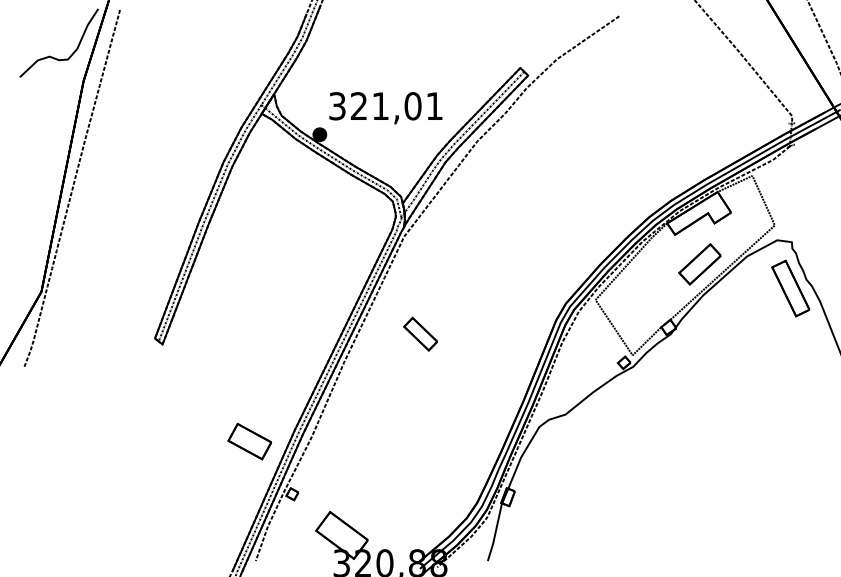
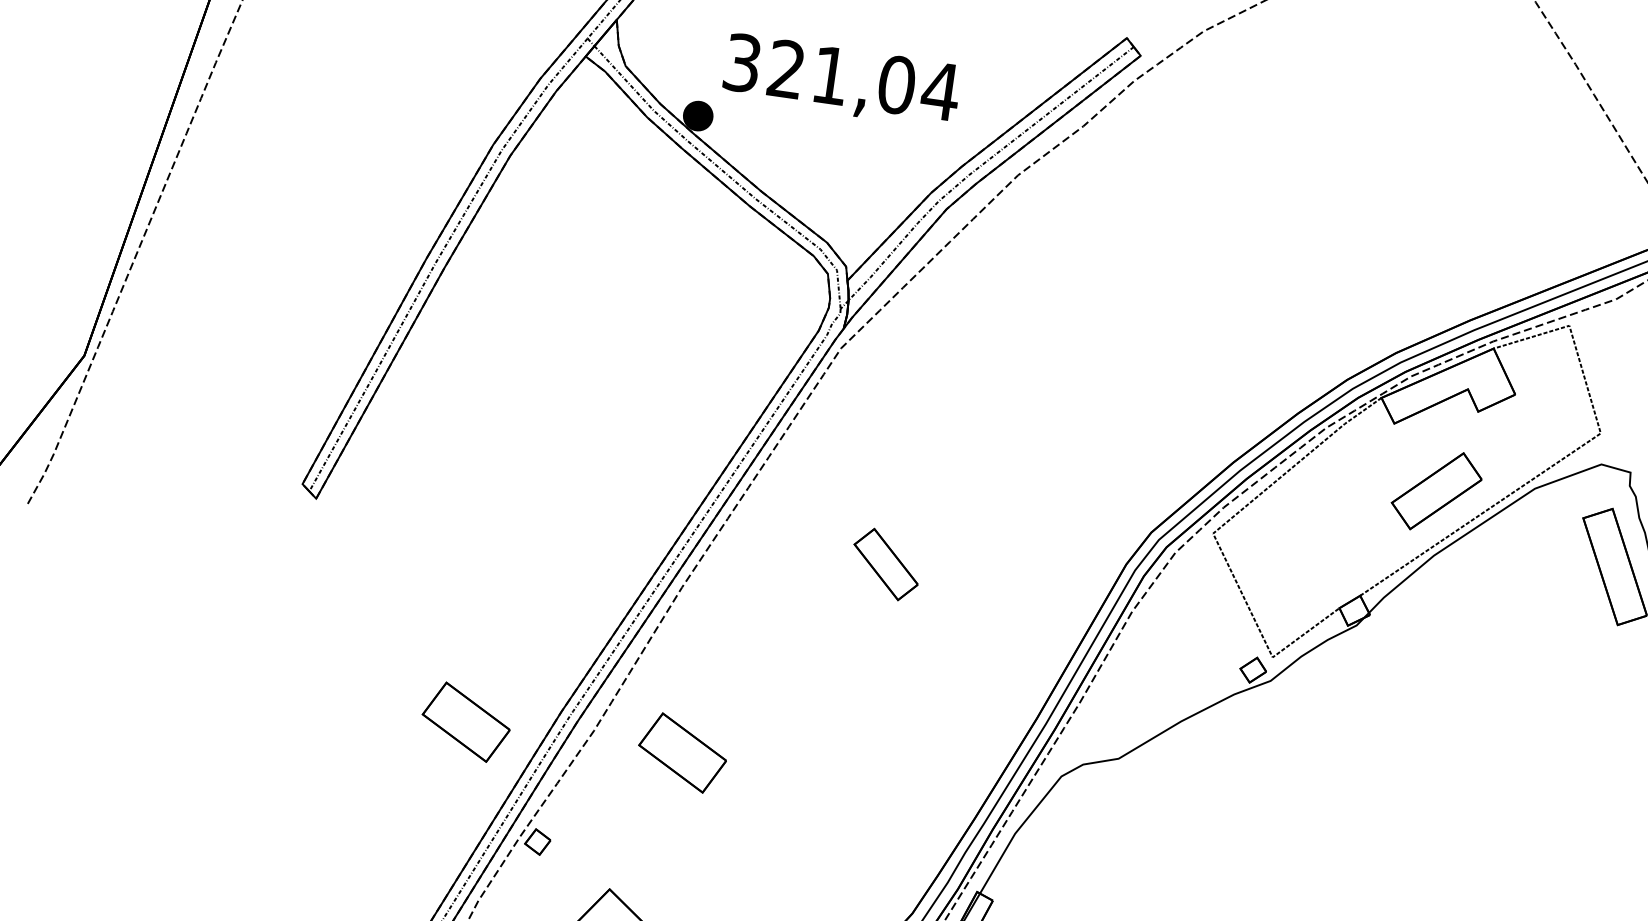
text: (434, 105) -> (940, 89), 321,01 -> 321,04
part: (420, 333) -> (885, 563), moved
part: (355, 441) -> (681, 752), added

